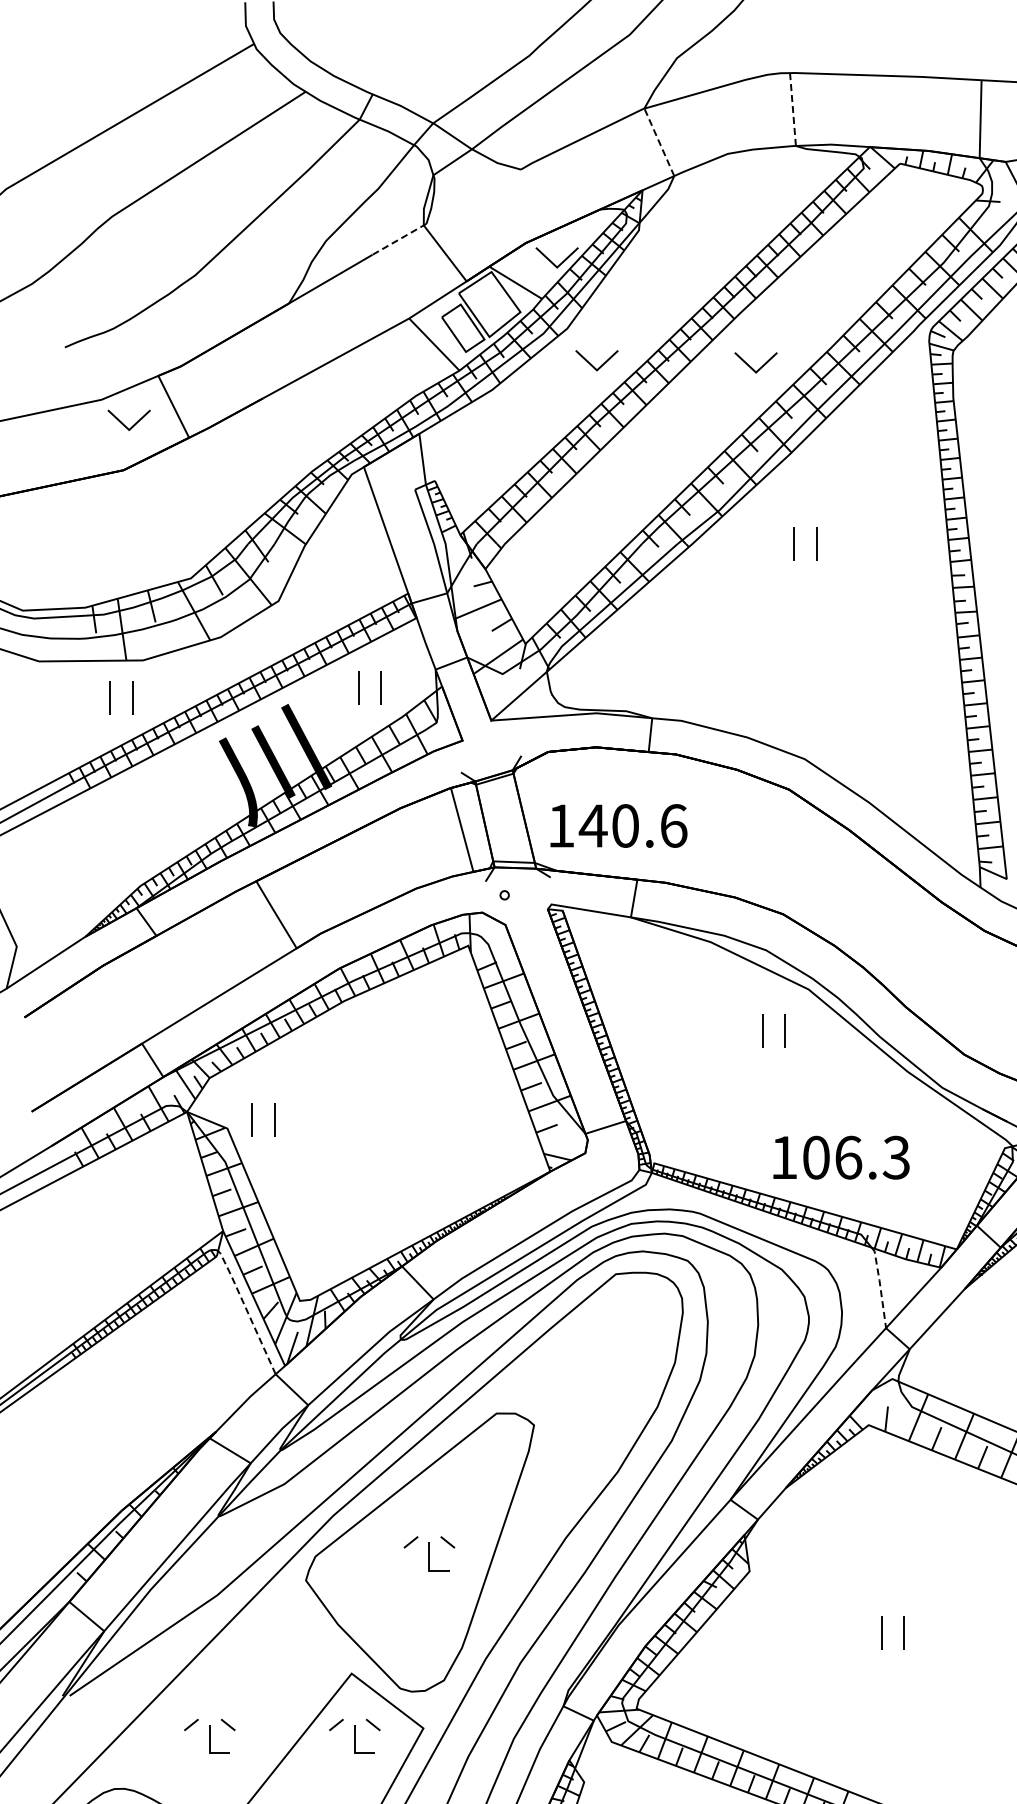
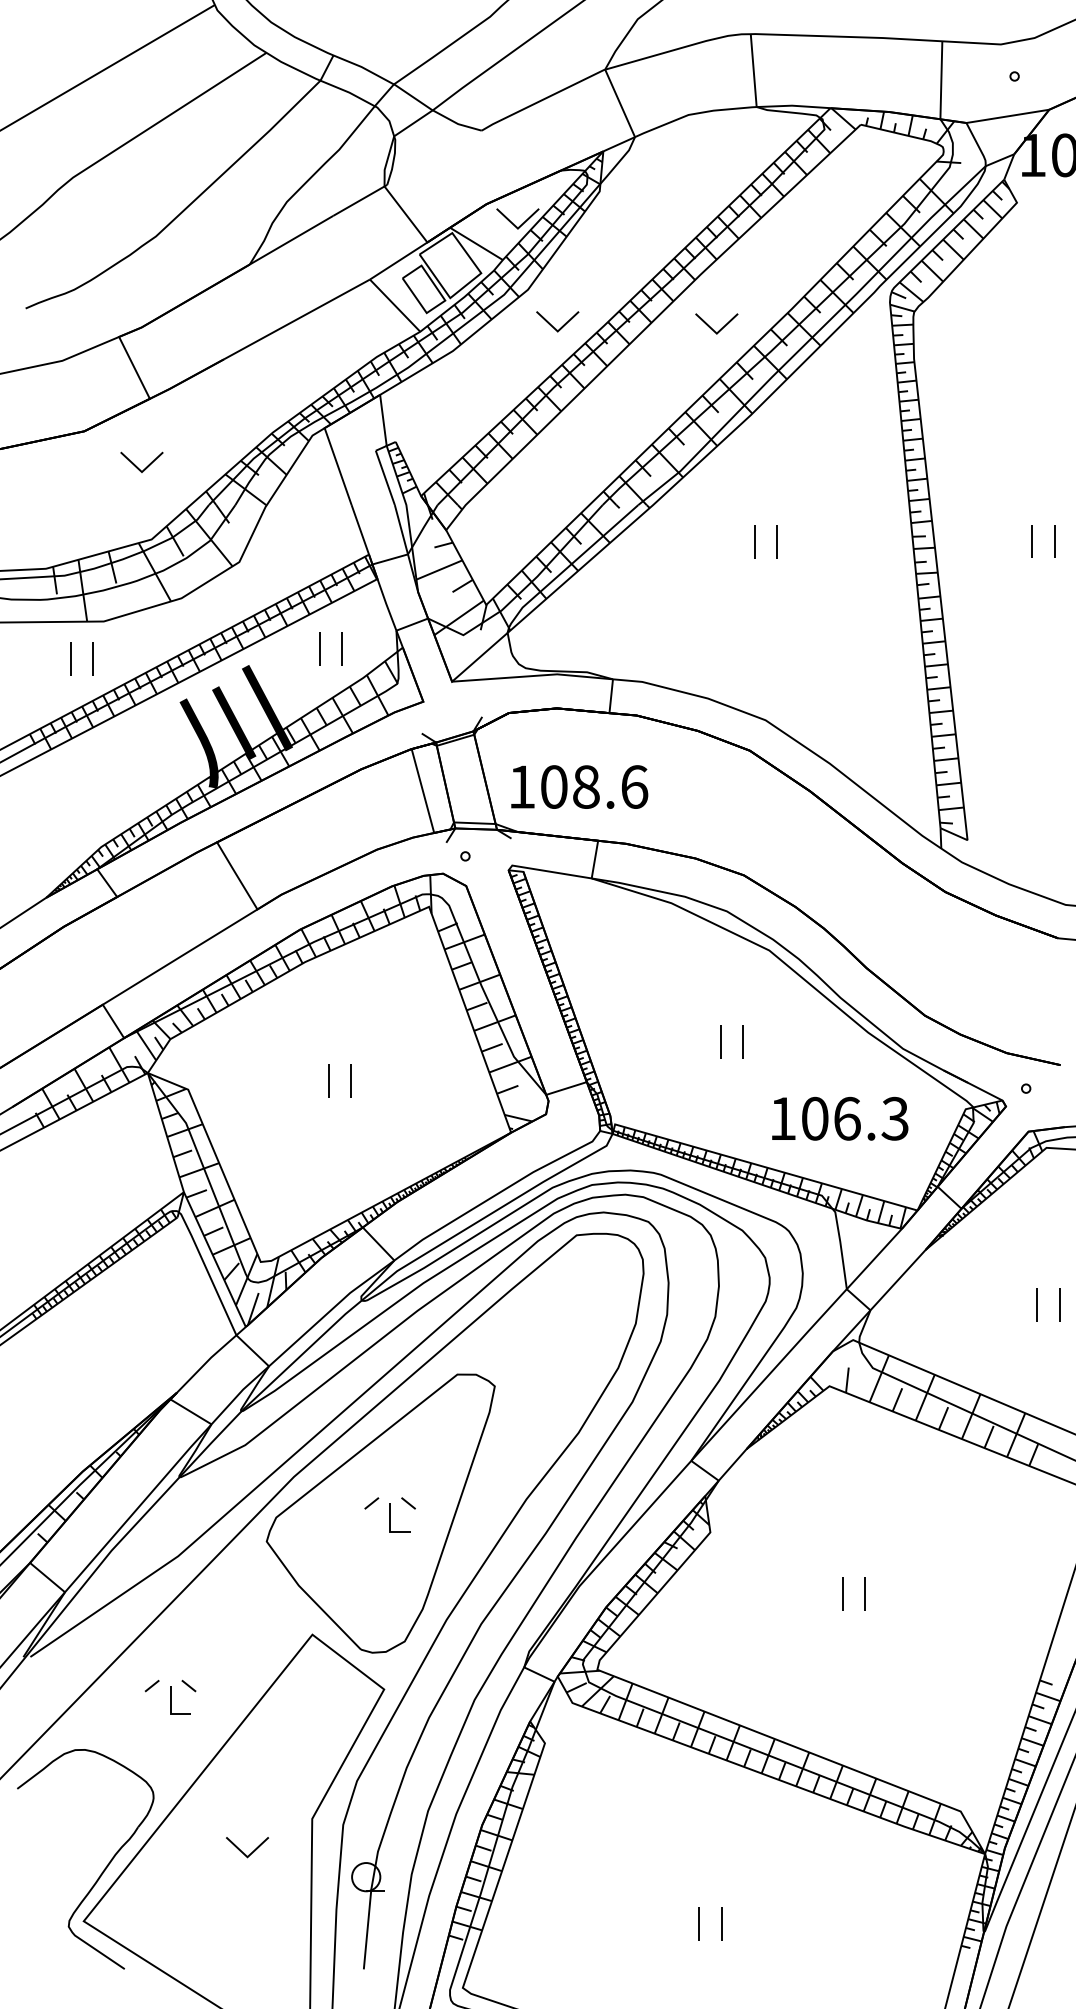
line: (792, 109) -> (753, 70), dashed -> solid
line: (659, 142) -> (620, 103), dashed -> solid
line: (399, 239) -> (360, 200), dashed -> solid
part: (123, 423) -> (136, 465), moved
part: (794, 543) -> (755, 541), moved
text: (608, 825) -> (569, 786), 140.6 -> 108.6
part: (763, 1030) -> (721, 1041), moved
part: (252, 1119) -> (329, 1080), moved
text: (841, 1157) -> (840, 1118), moved
line: (880, 1286) -> (841, 1247), dashed -> solid
line: (246, 1310) -> (207, 1271), dashed -> solid
part: (354, 1736) -> (315, 1697), removed

